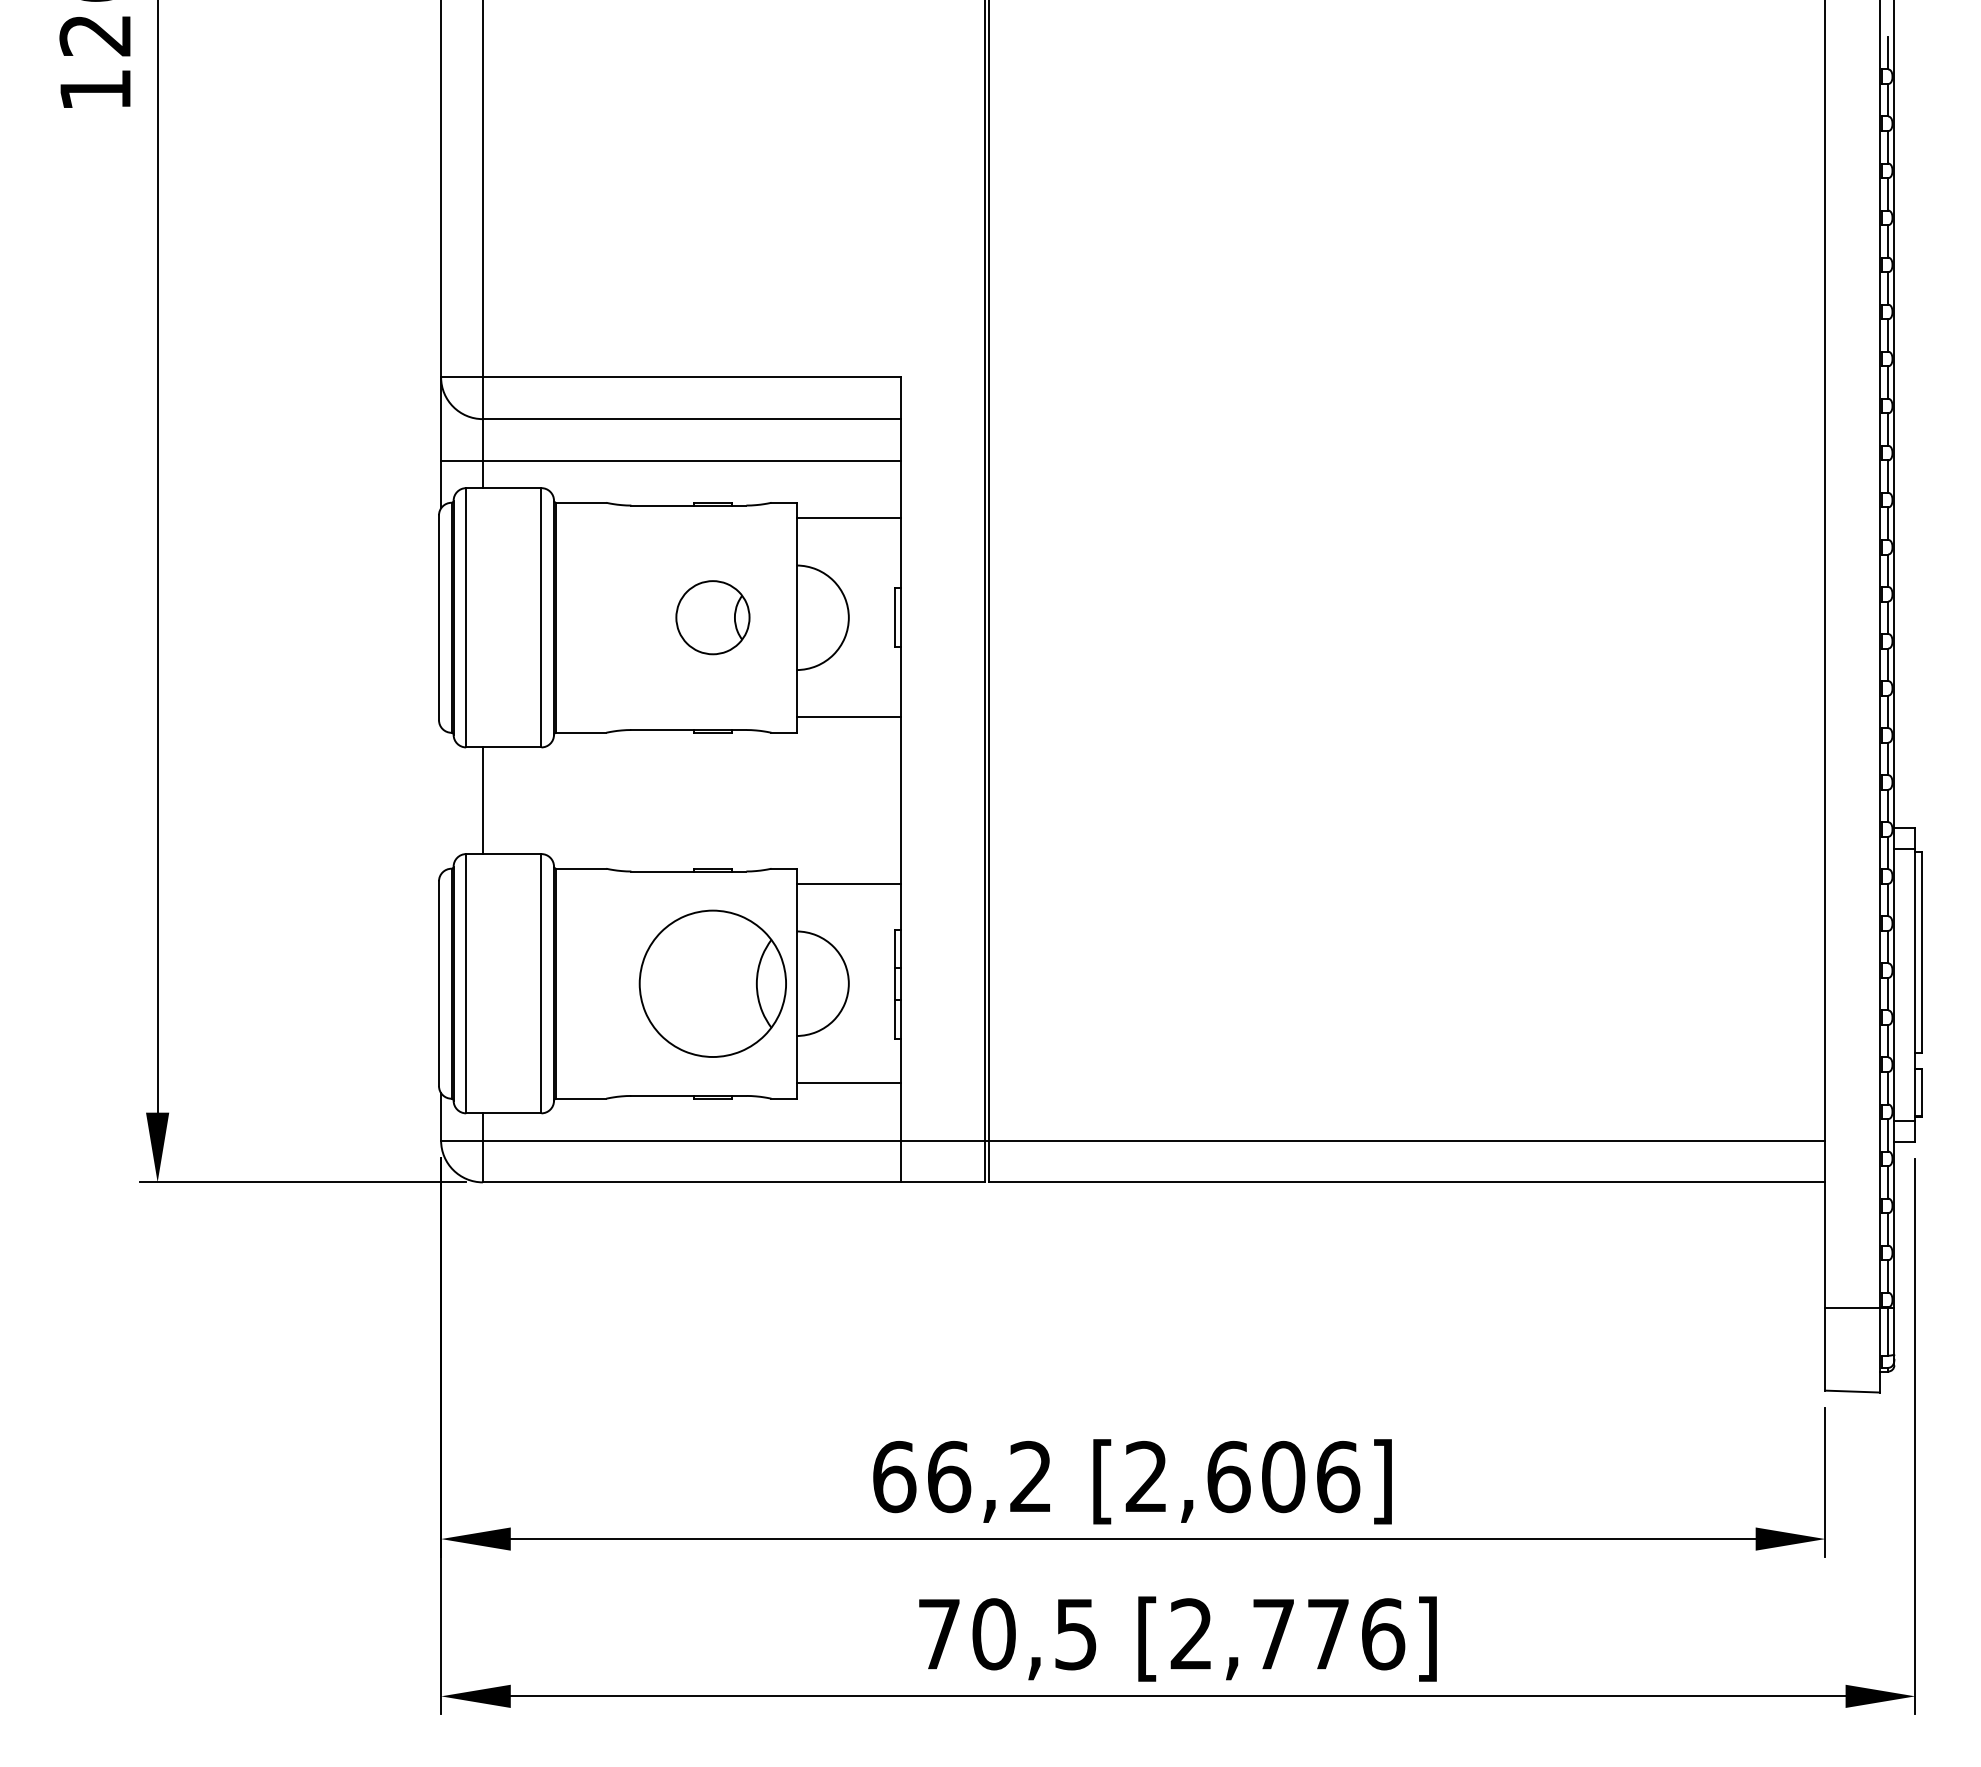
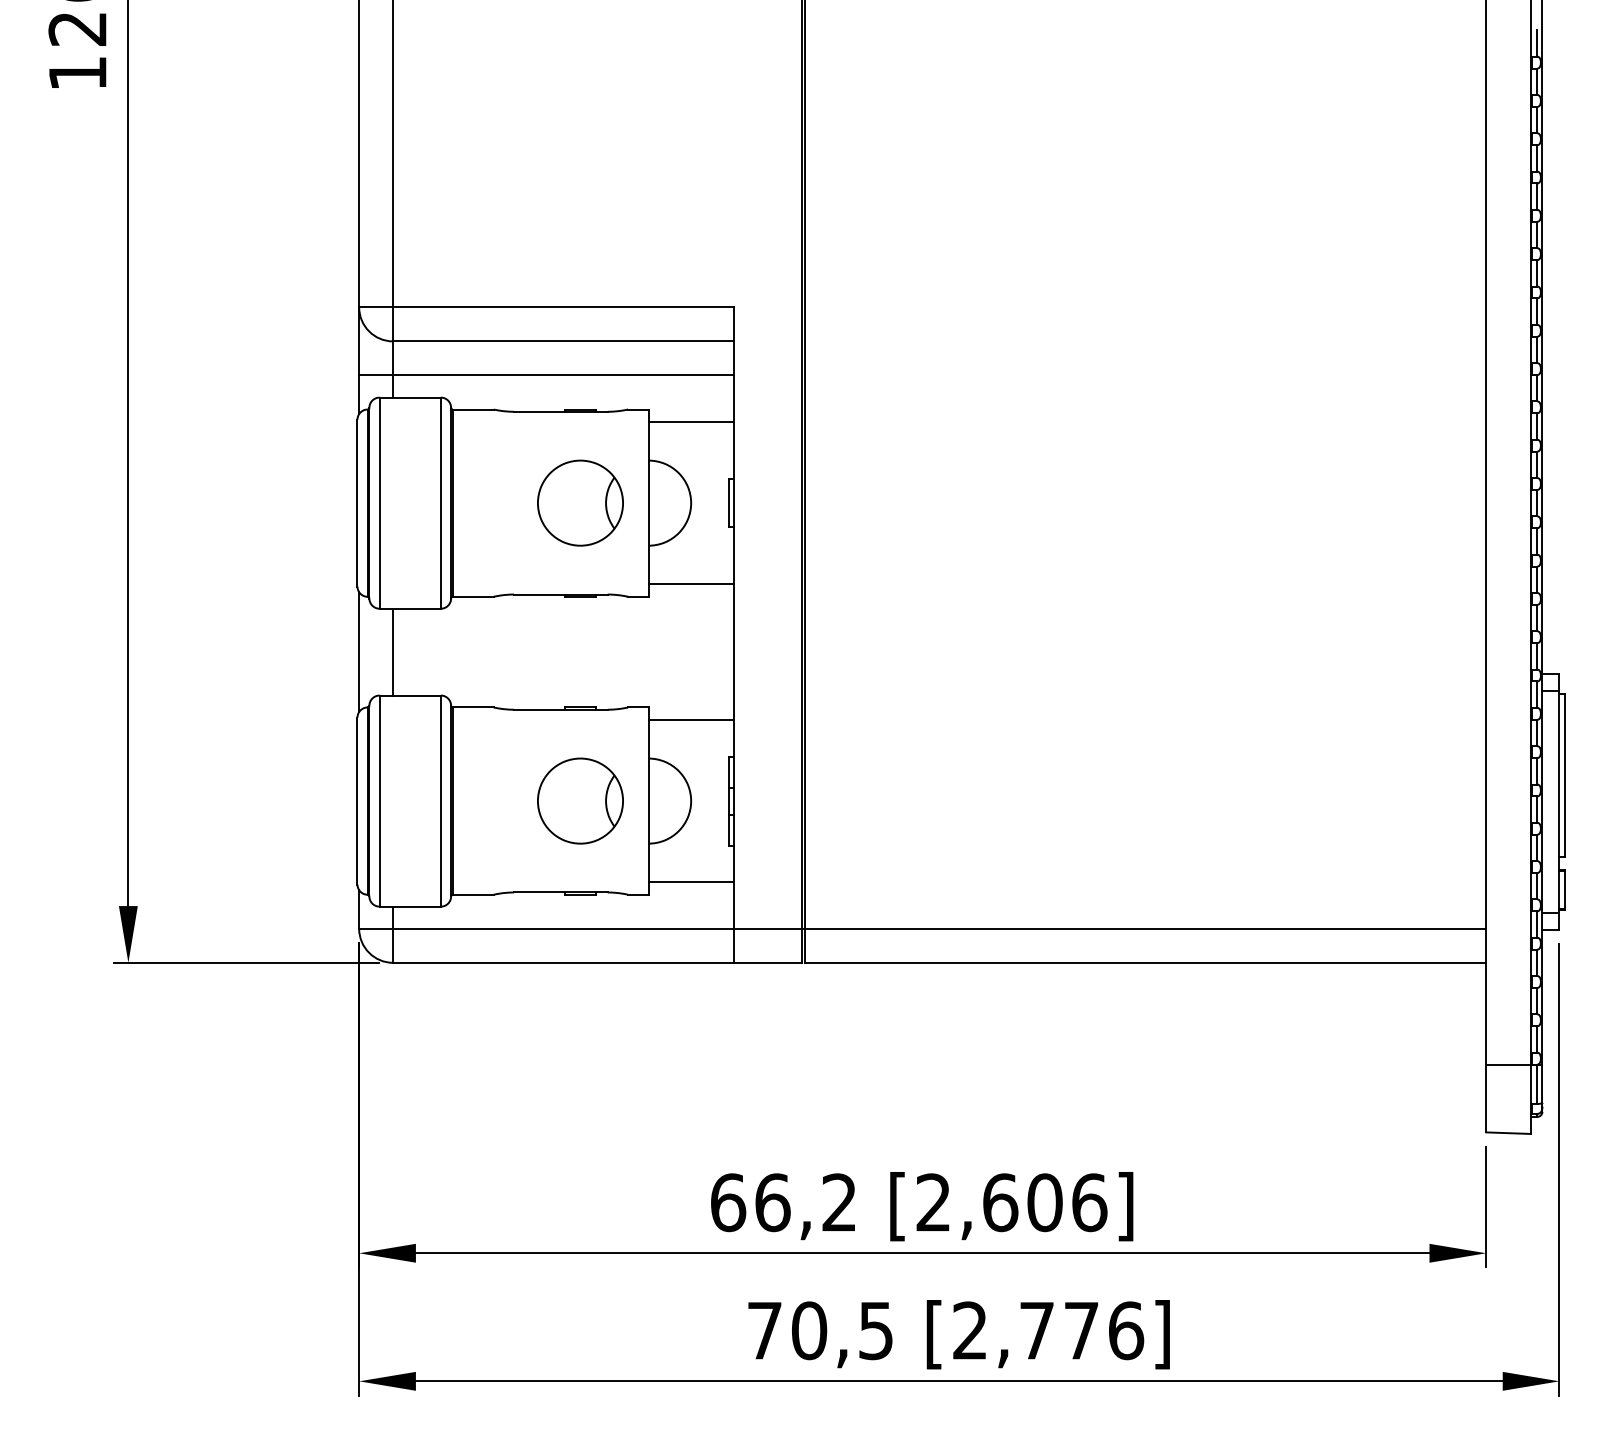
part: (712, 617) -> (580, 502), size x1.43
line: (441, 800) -> (359, 651), added
part: (712, 983) -> (580, 800), size x0.71

